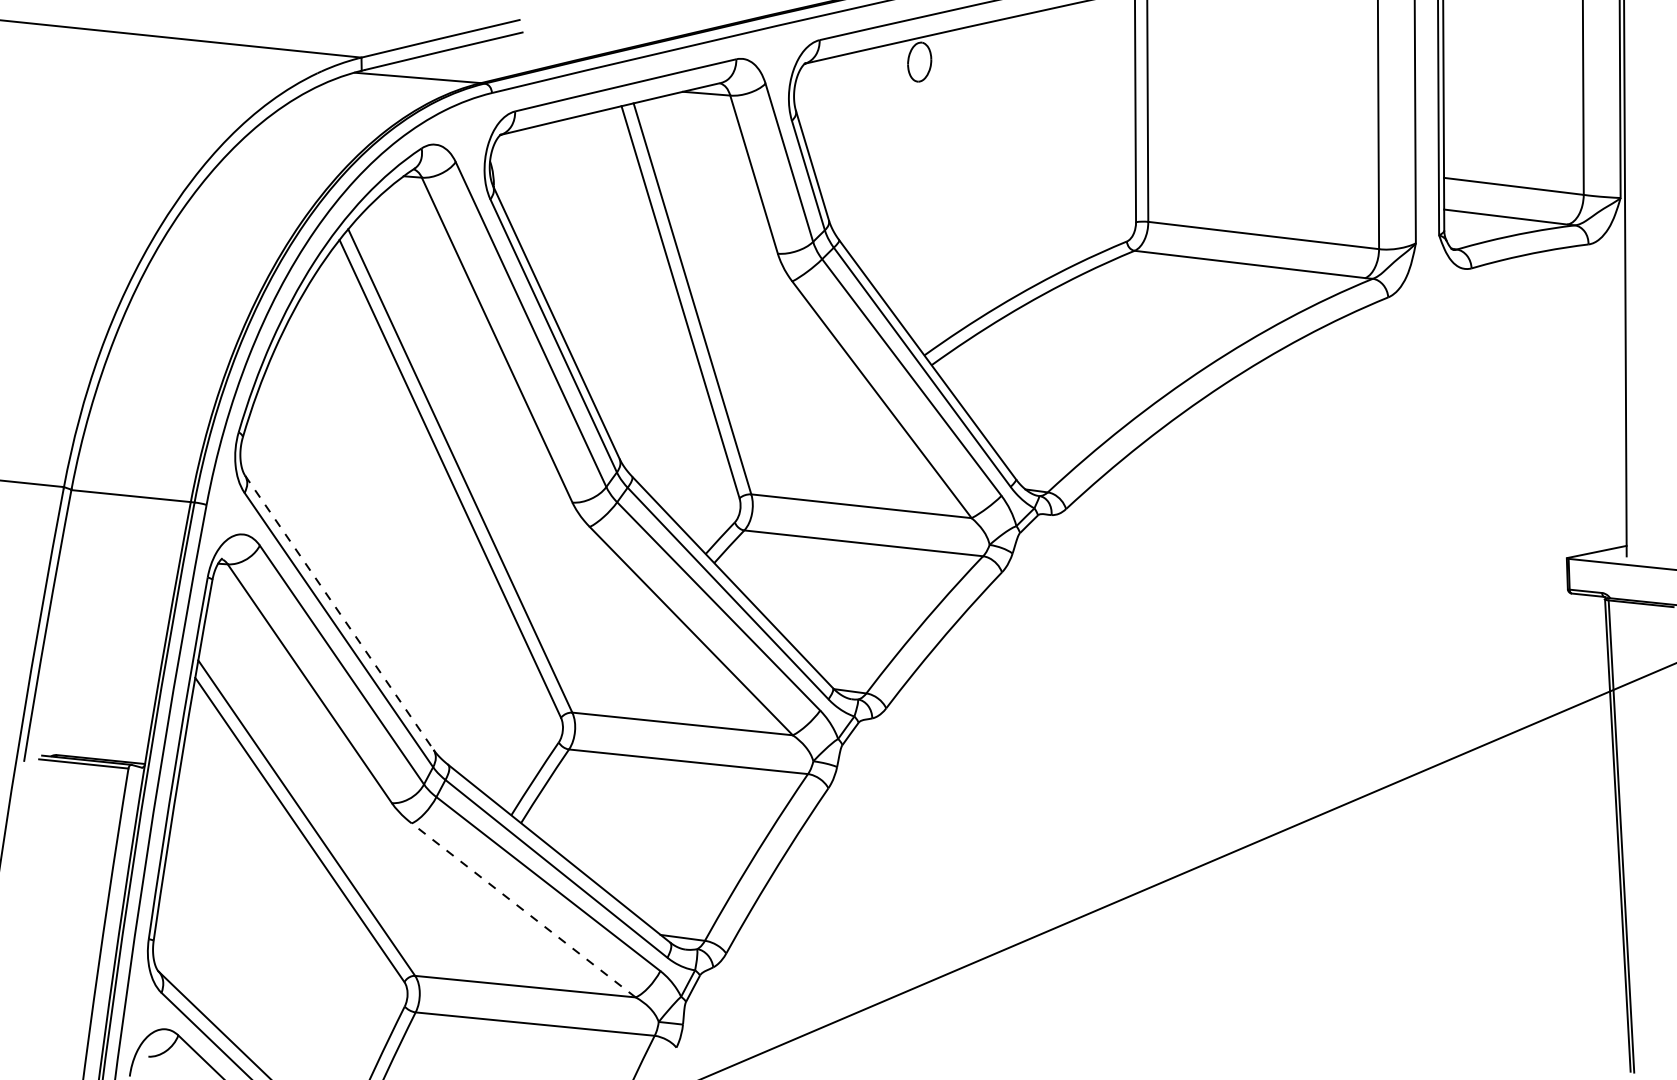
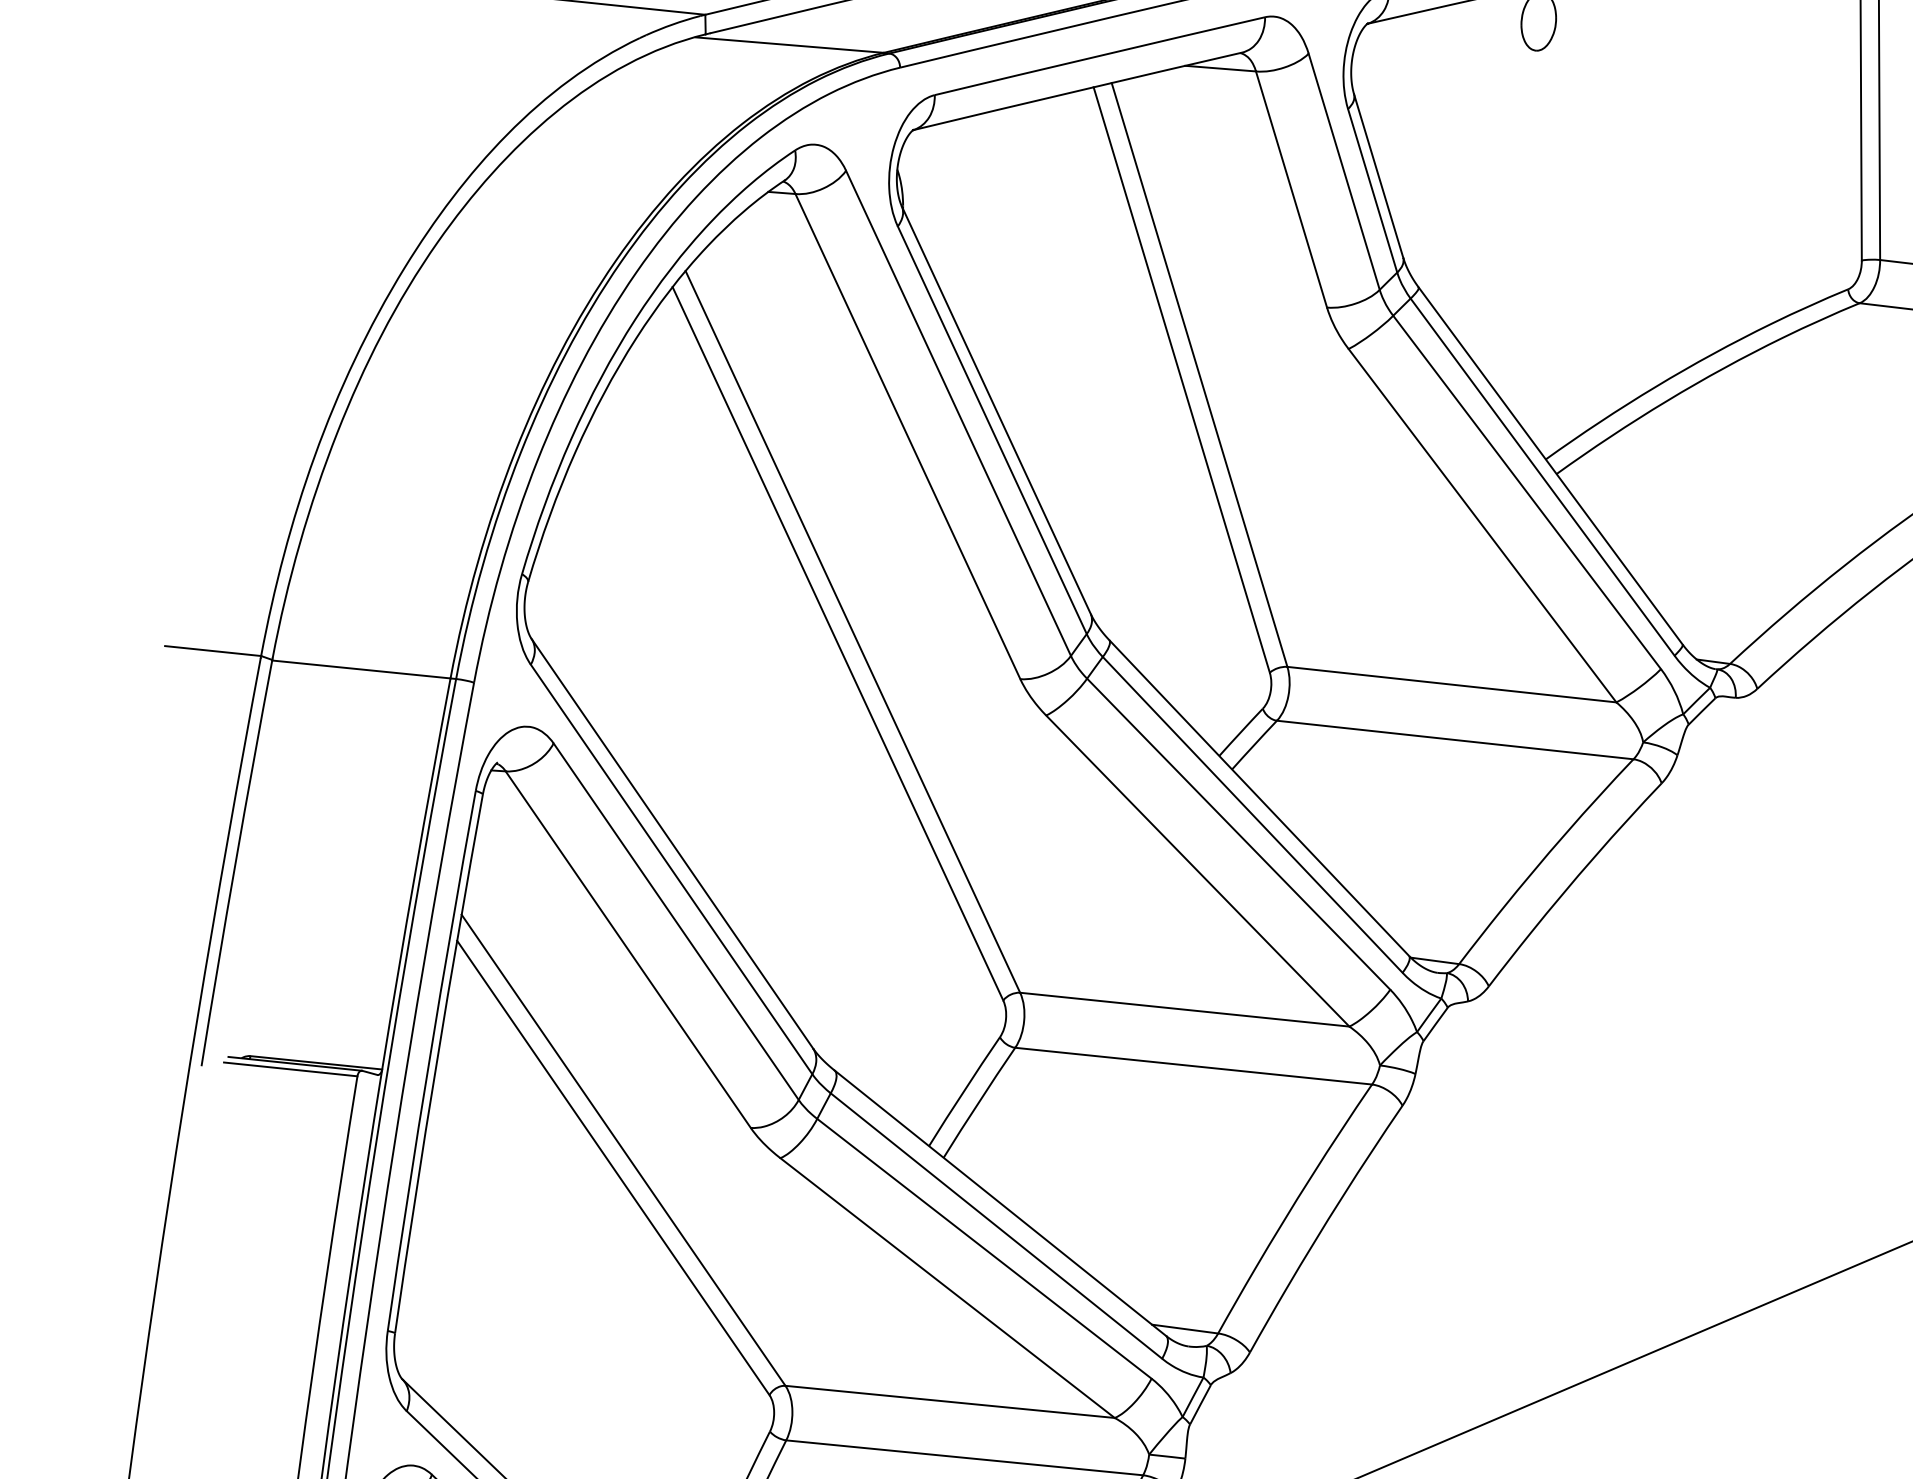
line: (339, 613) -> (672, 844), dashed -> solid
line: (523, 910) -> (947, 1288), dashed -> solid

